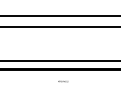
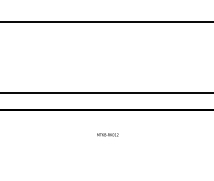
text: (63, 81) -> (108, 134), moved

